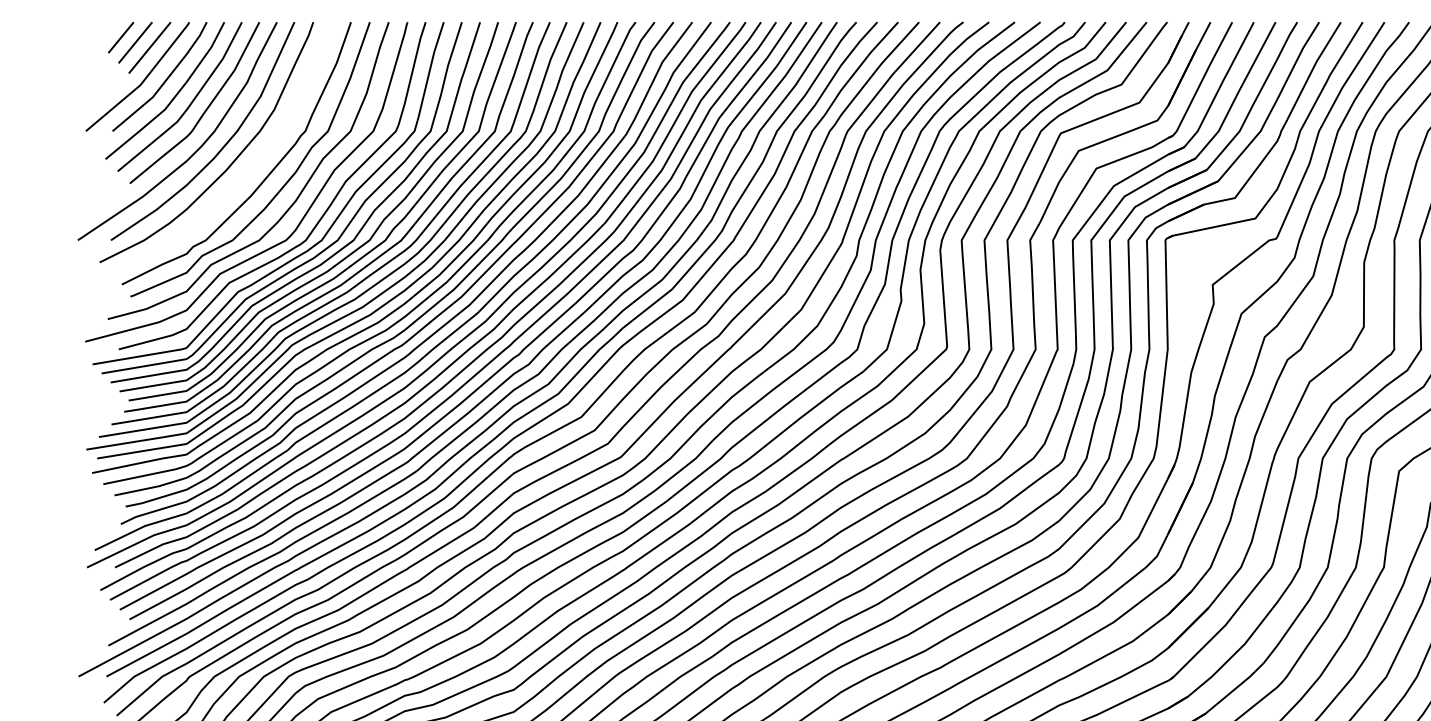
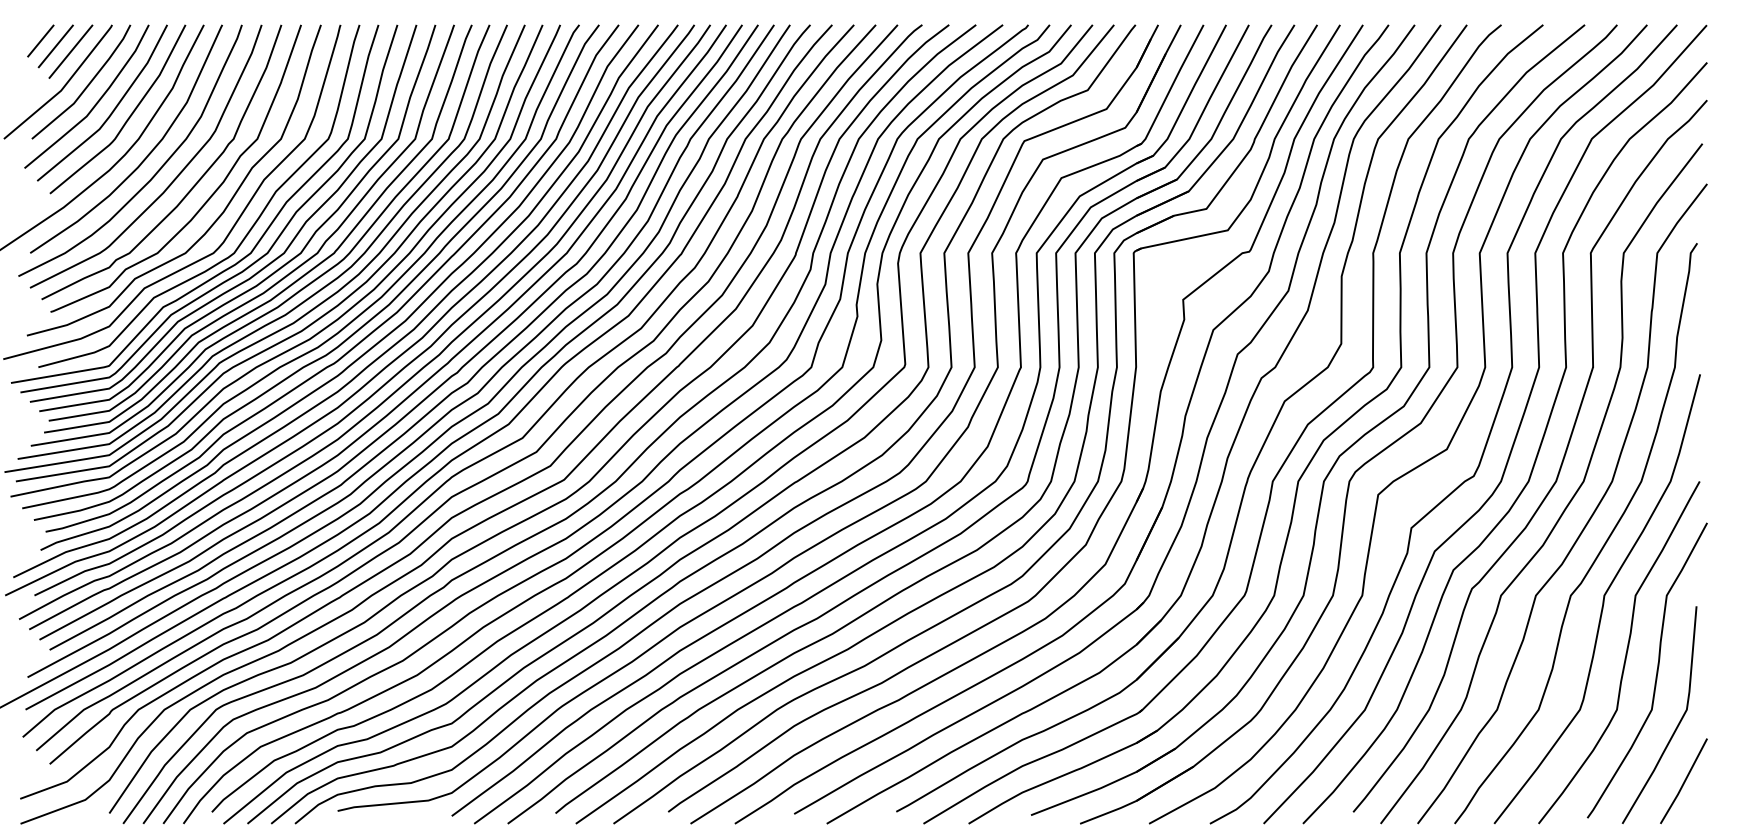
curve: (246, 170) -> (172, 180), added

